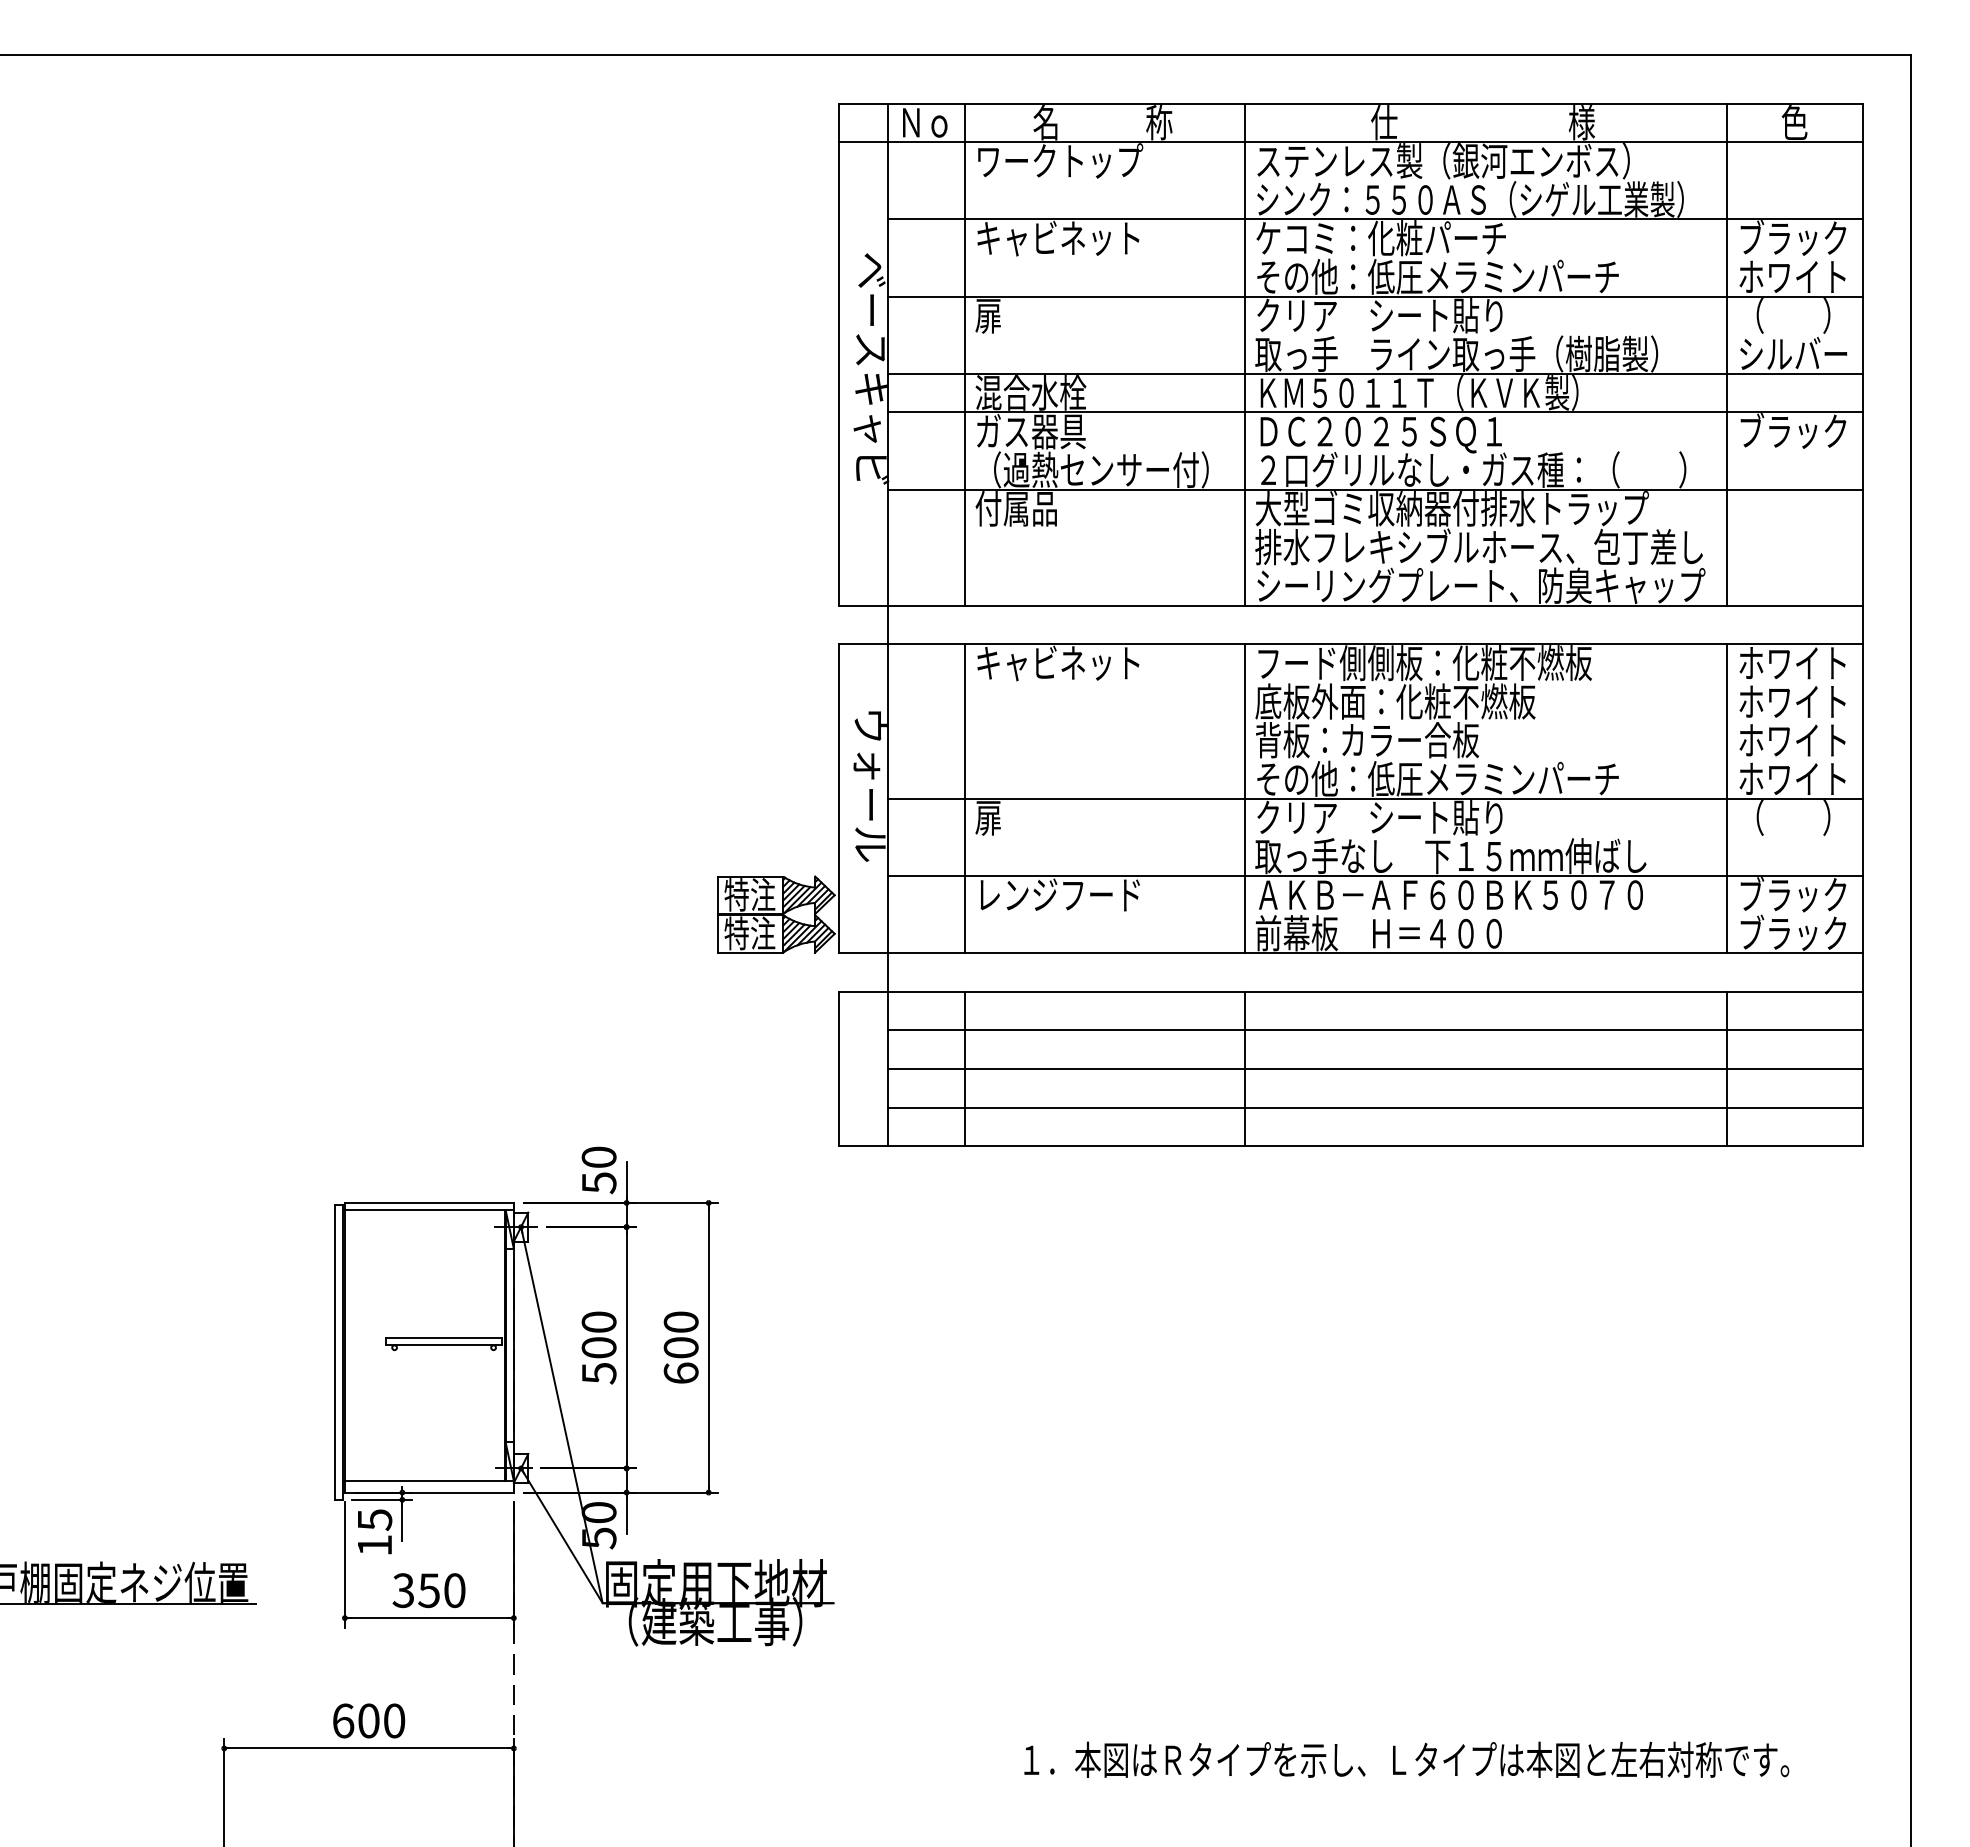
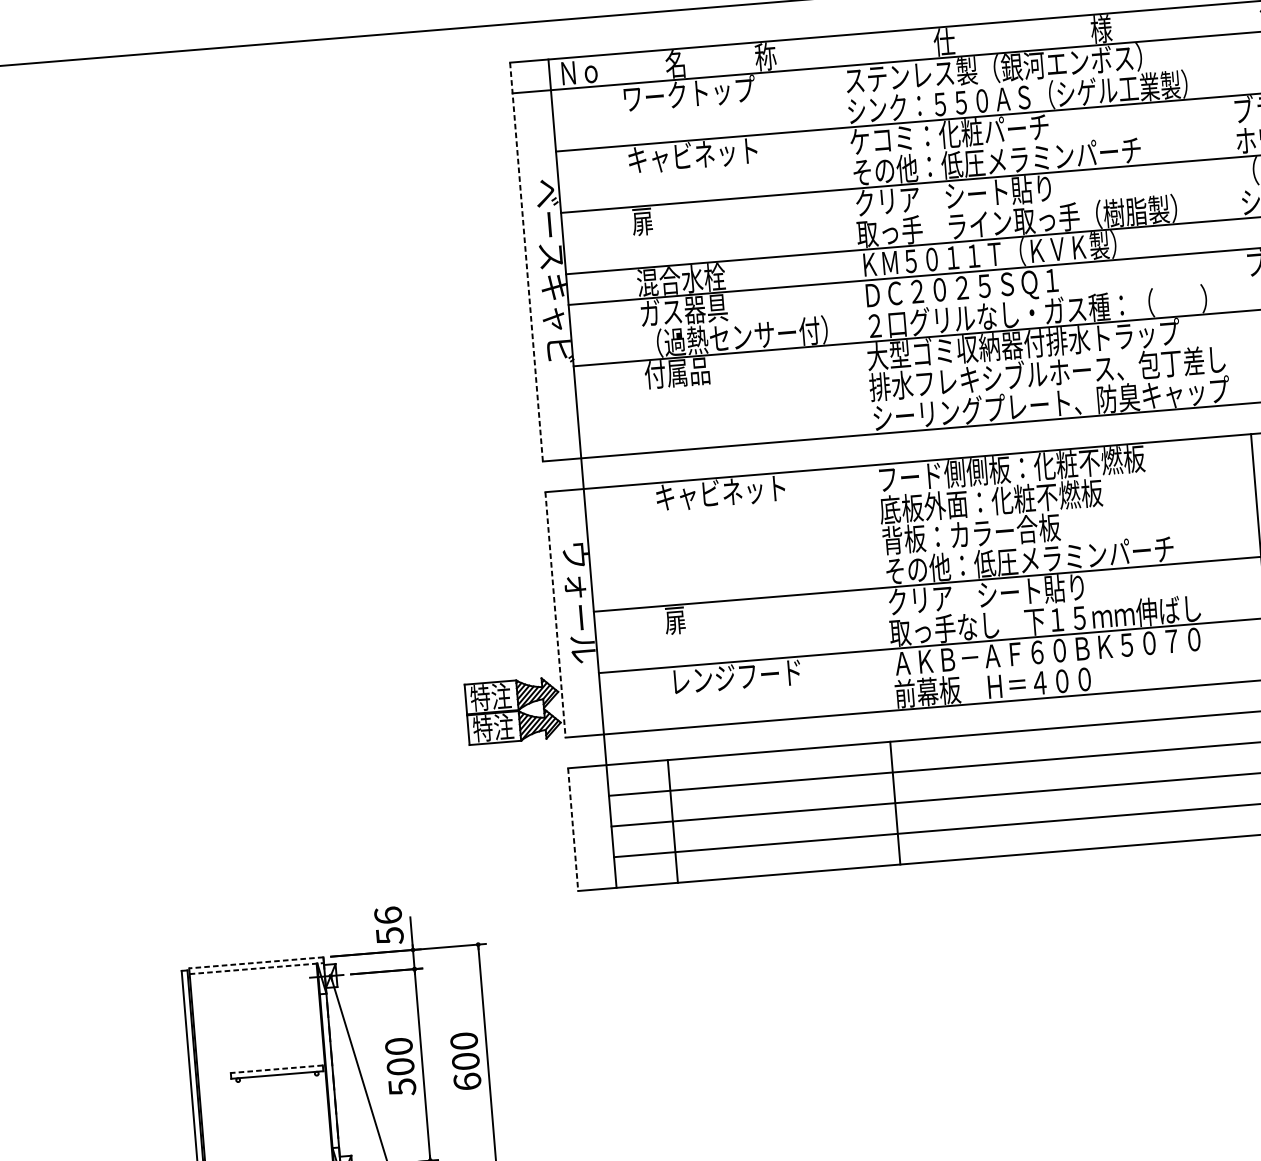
line: (964, 354) -> (626, 253), removed
line: (1244, 354) -> (848, 235), removed
line: (1727, 354) -> (1232, 204), removed
line: (839, 355) -> (526, 262), solid -> dashed
line: (964, 798) -> (655, 606), removed
line: (1244, 798) -> (877, 588), removed
line: (839, 799) -> (555, 615), solid -> dashed
line: (839, 1069) -> (573, 830), solid -> dashed
text: (598, 1156) -> (387, 914), 50 -> 56
line: (428, 1202) -> (255, 962), solid -> dashed
line: (429, 1210) -> (256, 968), solid -> dashed
line: (444, 1338) -> (277, 1069), solid -> dashed

